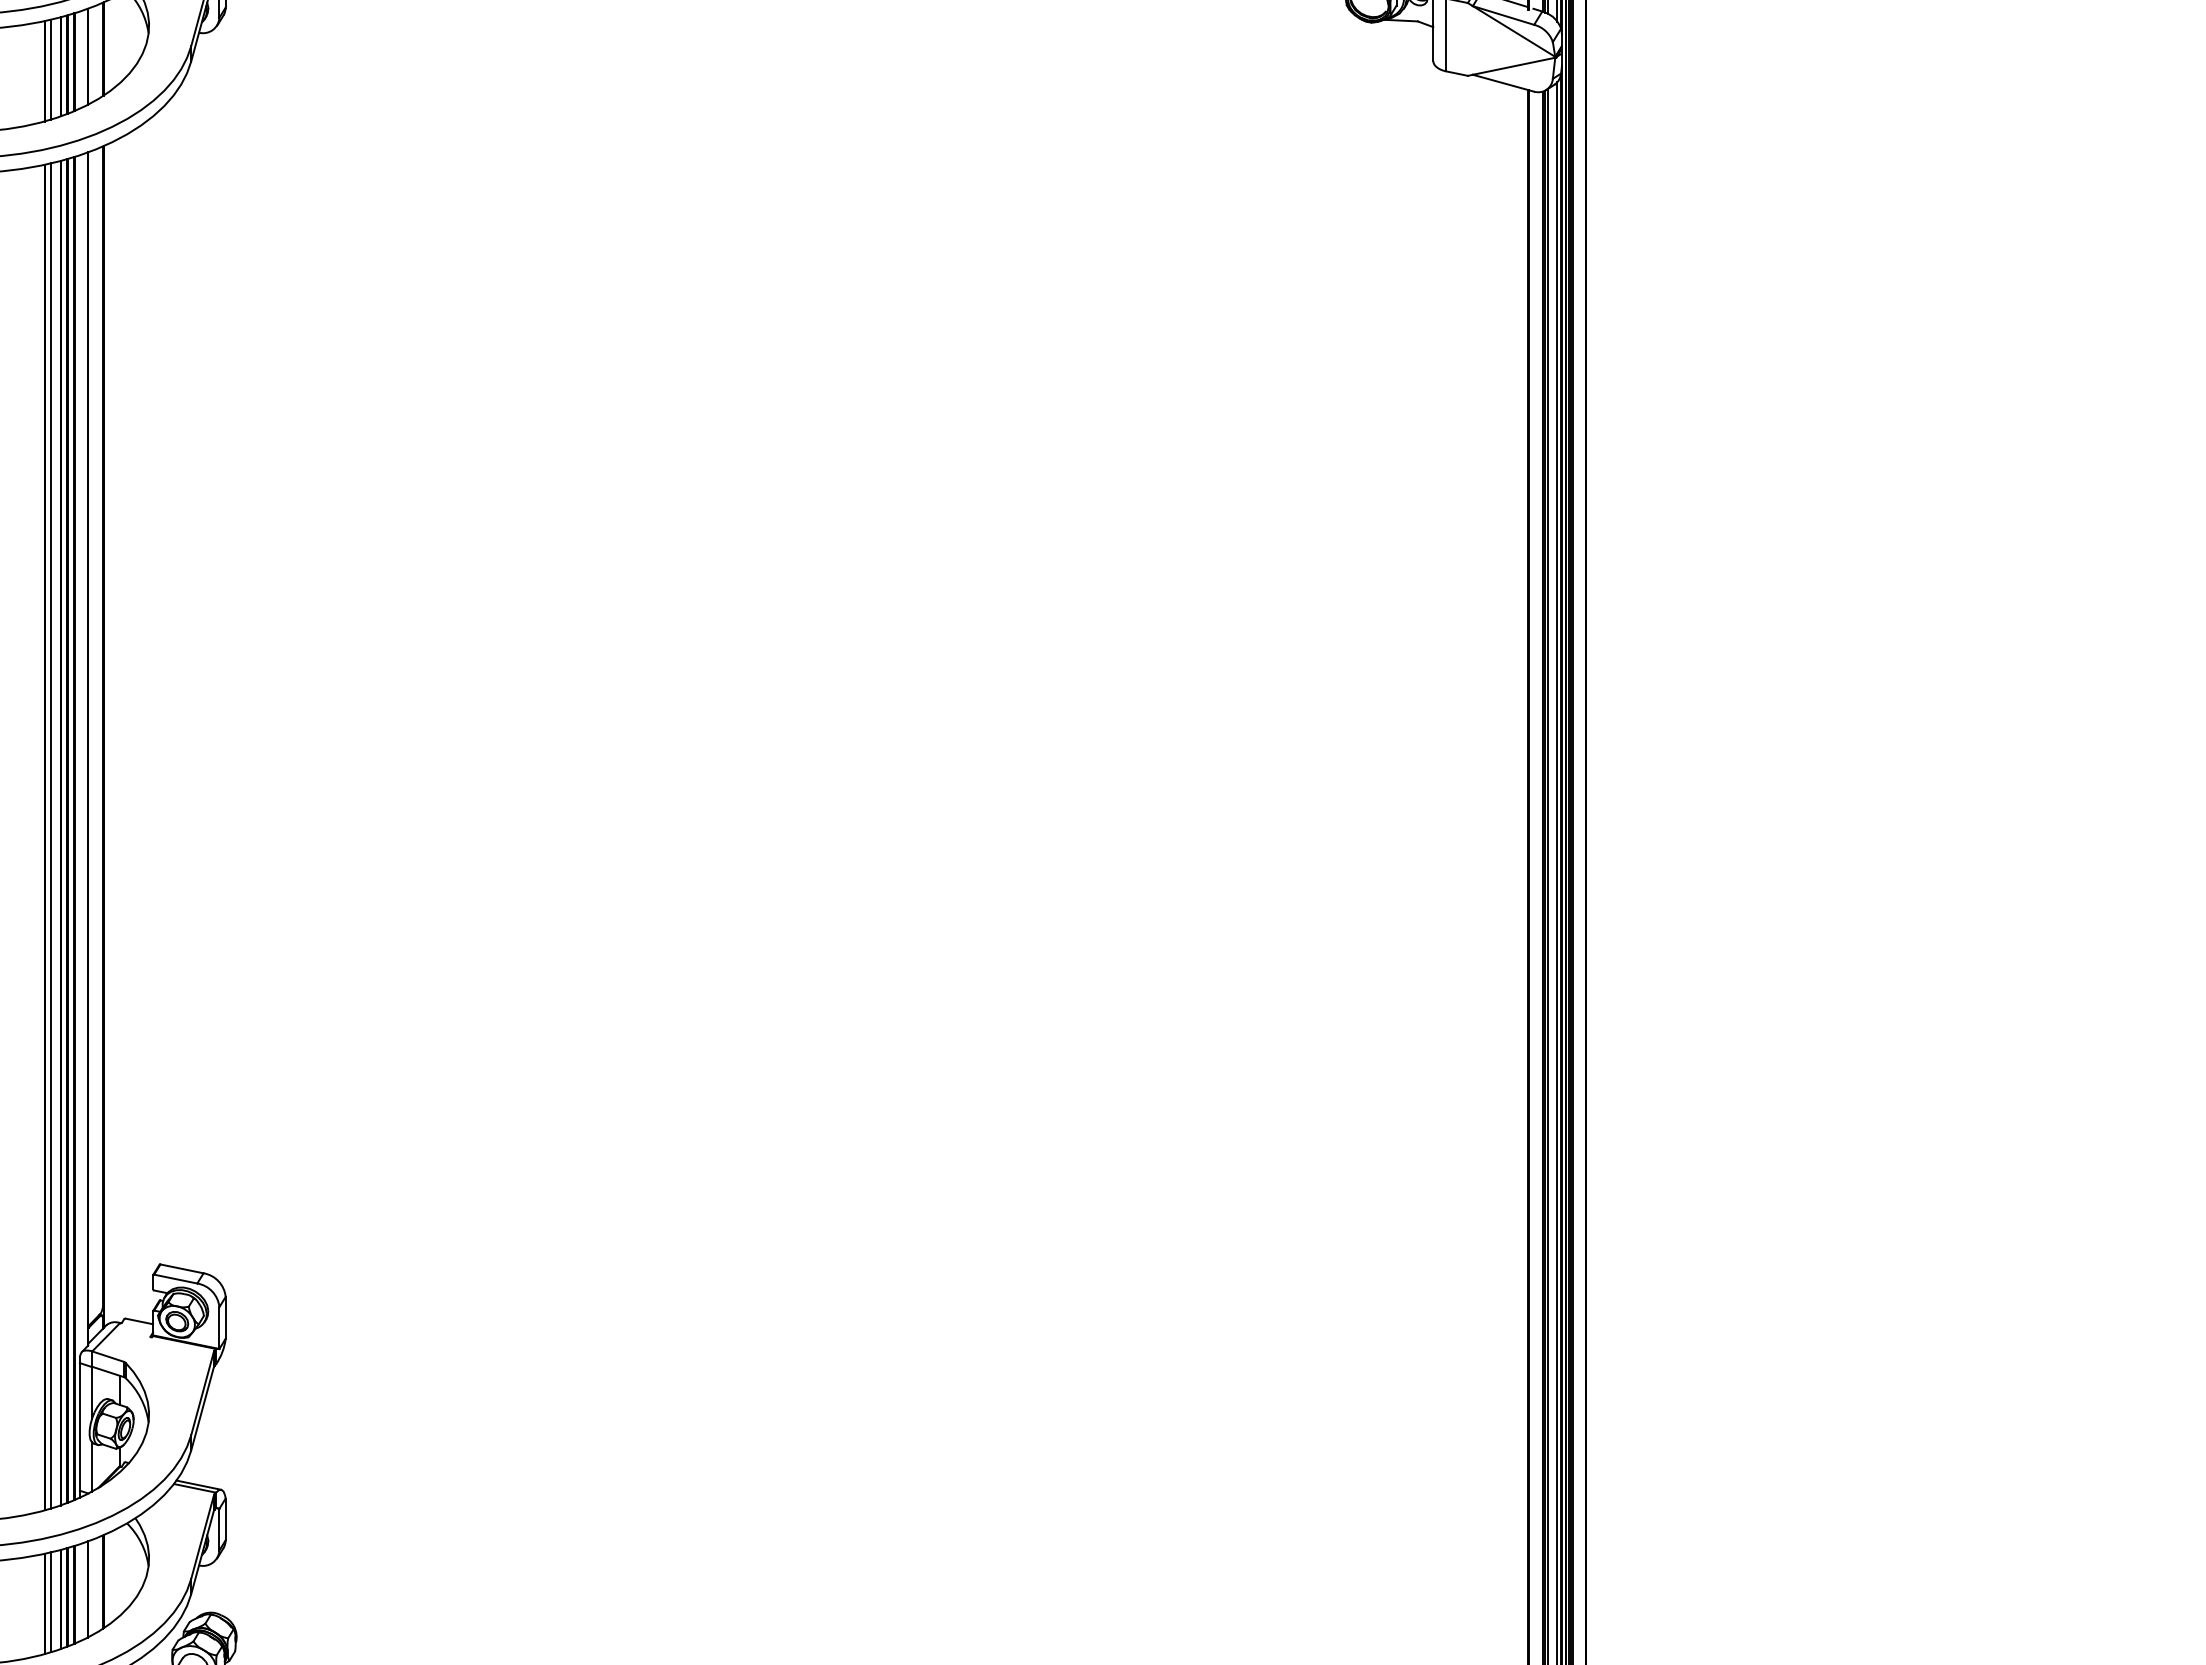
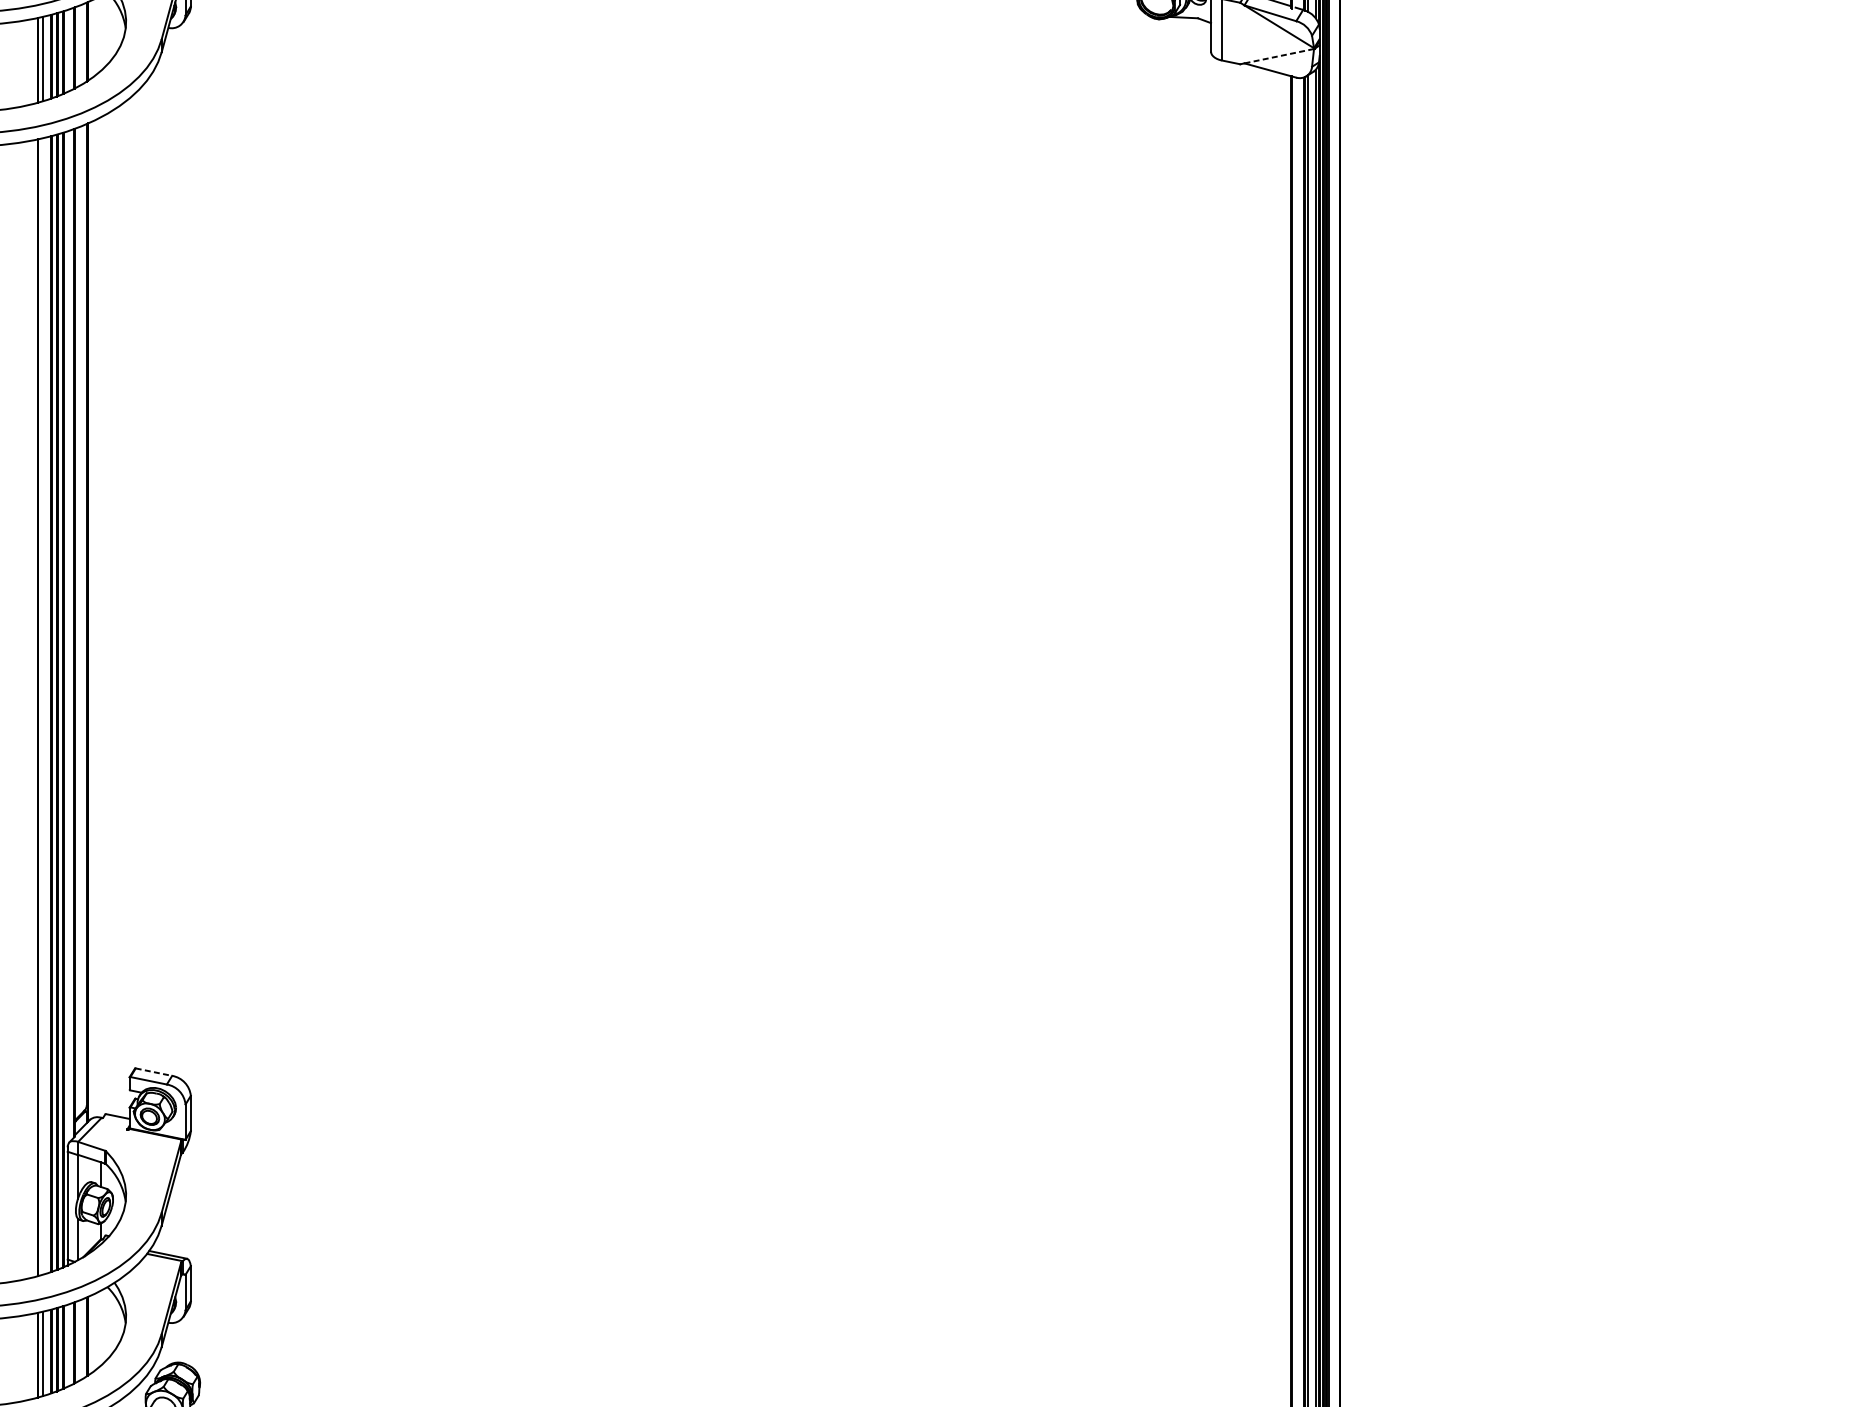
line: (1513, 66) -> (1278, 56), solid -> dashed
line: (50, 835) -> (42, 706), removed
line: (182, 1268) -> (154, 1071), solid -> dashed

